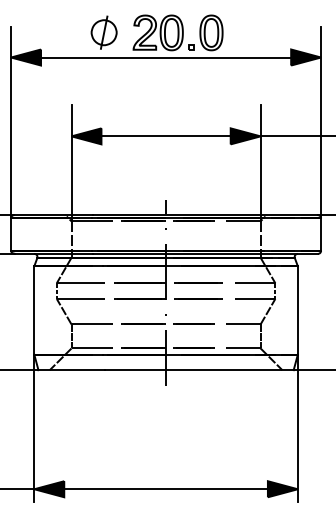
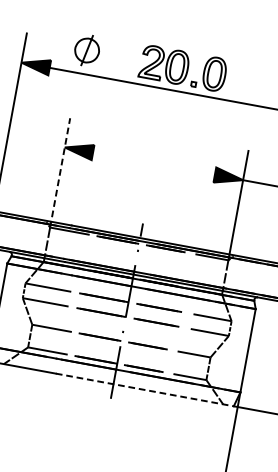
part: (103, 32) -> (86, 50), moved
line: (165, 136) -> (153, 163), removed
line: (71, 163) -> (60, 173), solid -> dashed
line: (199, 370) -> (144, 390), solid -> dashed

